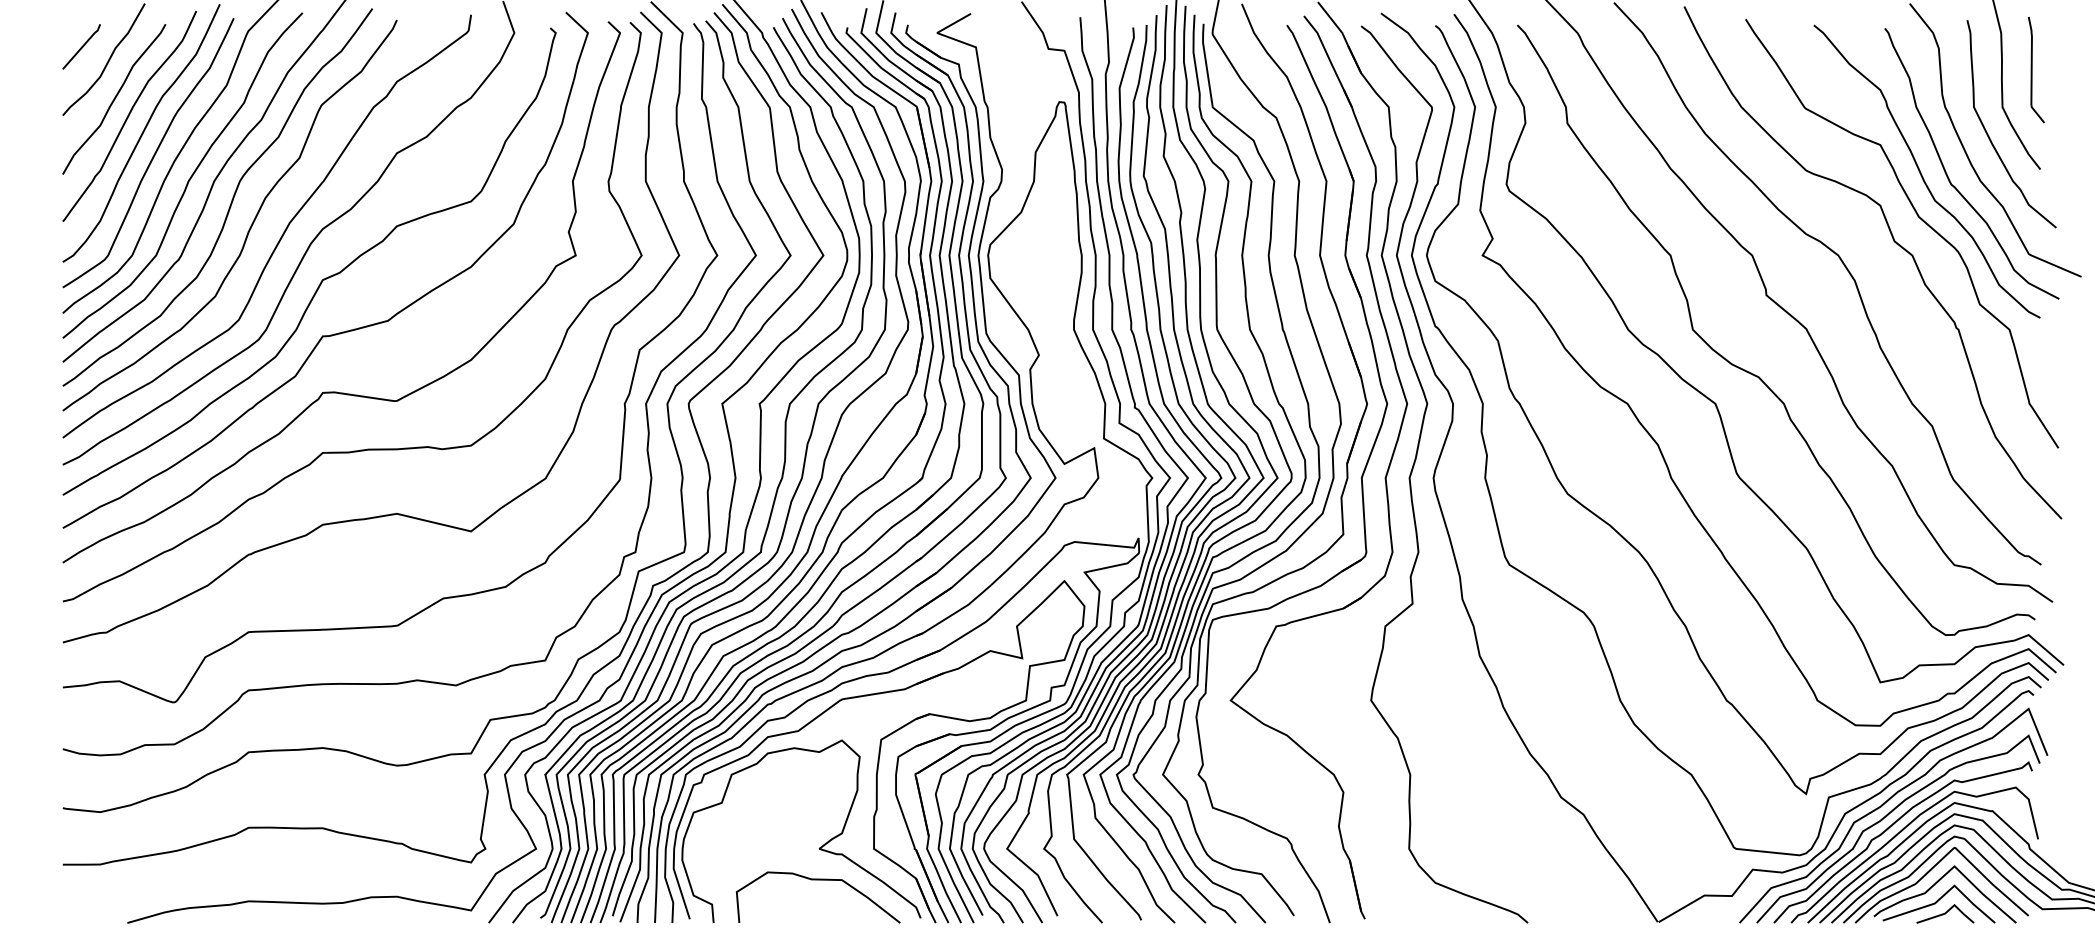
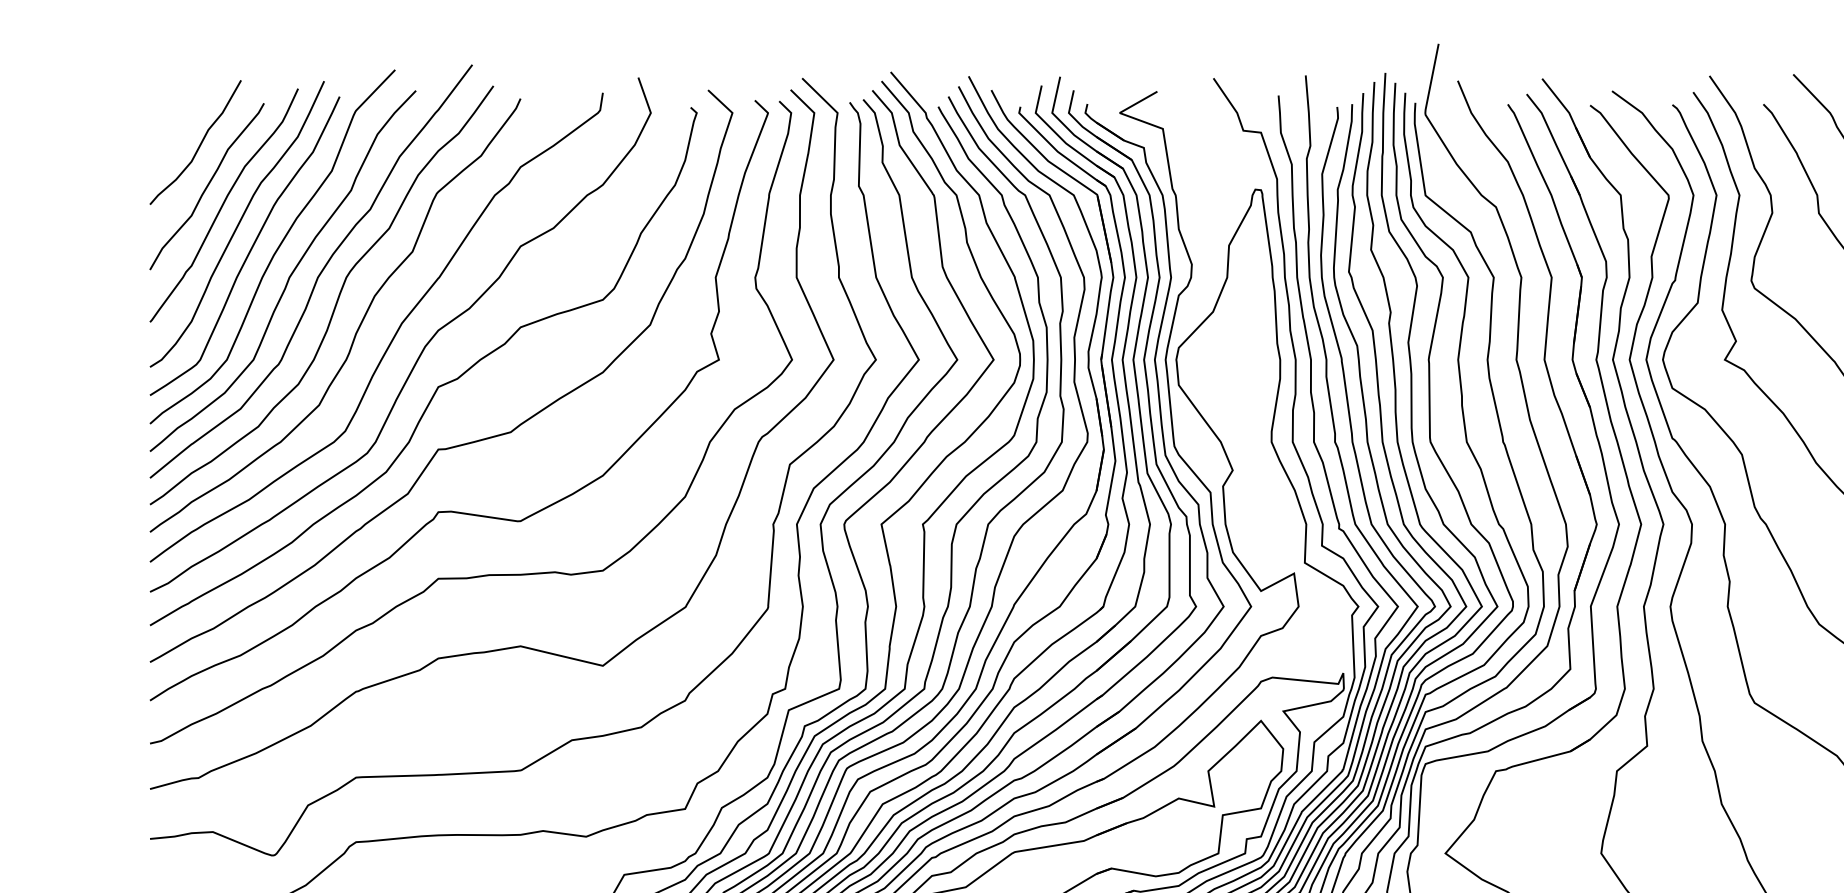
line: (81, 46) -> (170, 127), removed

